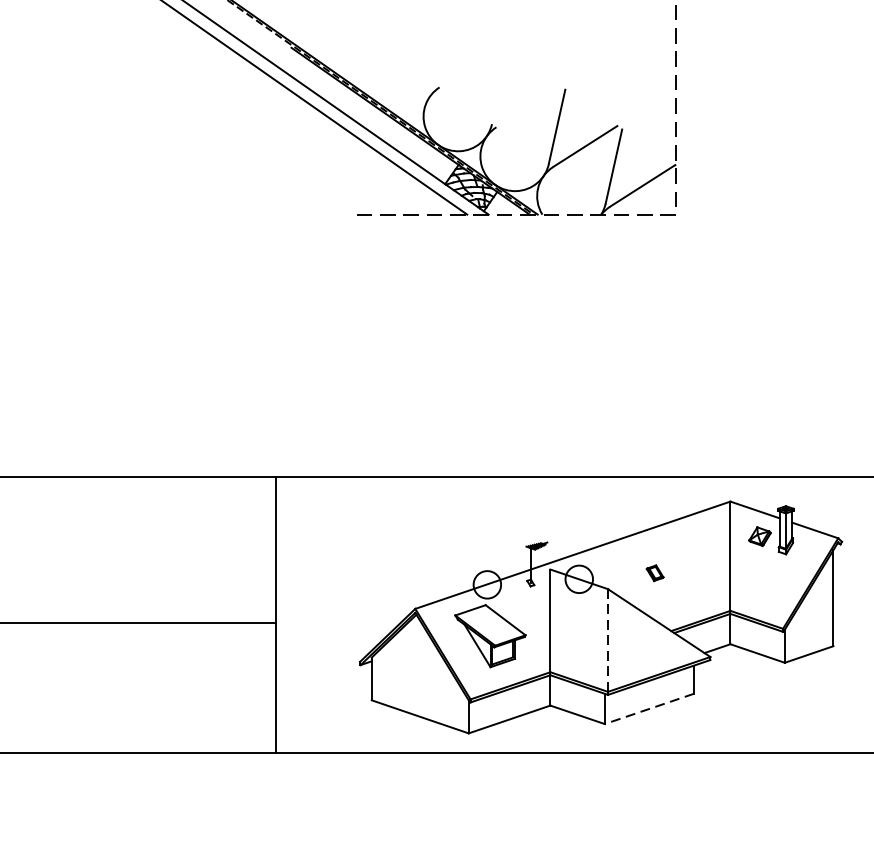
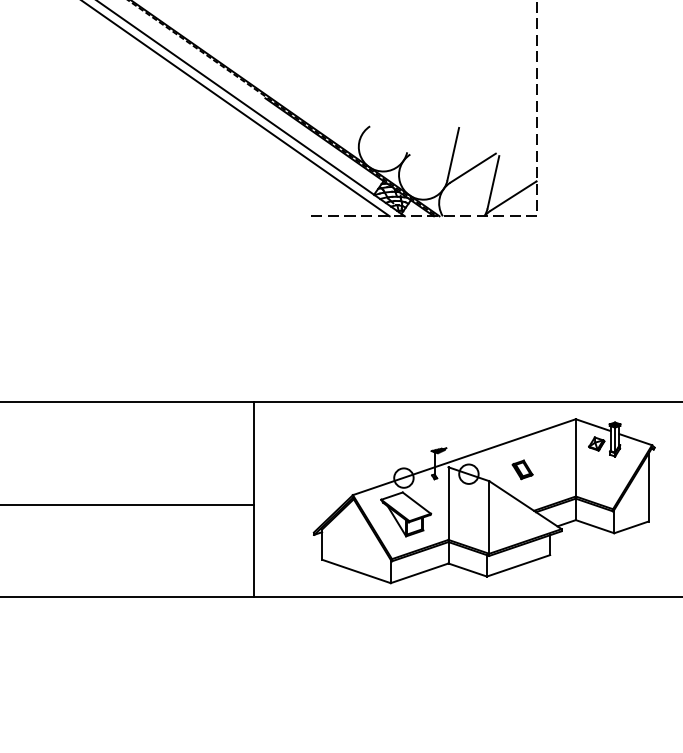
part: (655, 572) -> (522, 469), size x1.67
line: (608, 639) -> (489, 516), dashed -> solid
line: (649, 709) -> (518, 566), dashed -> solid

